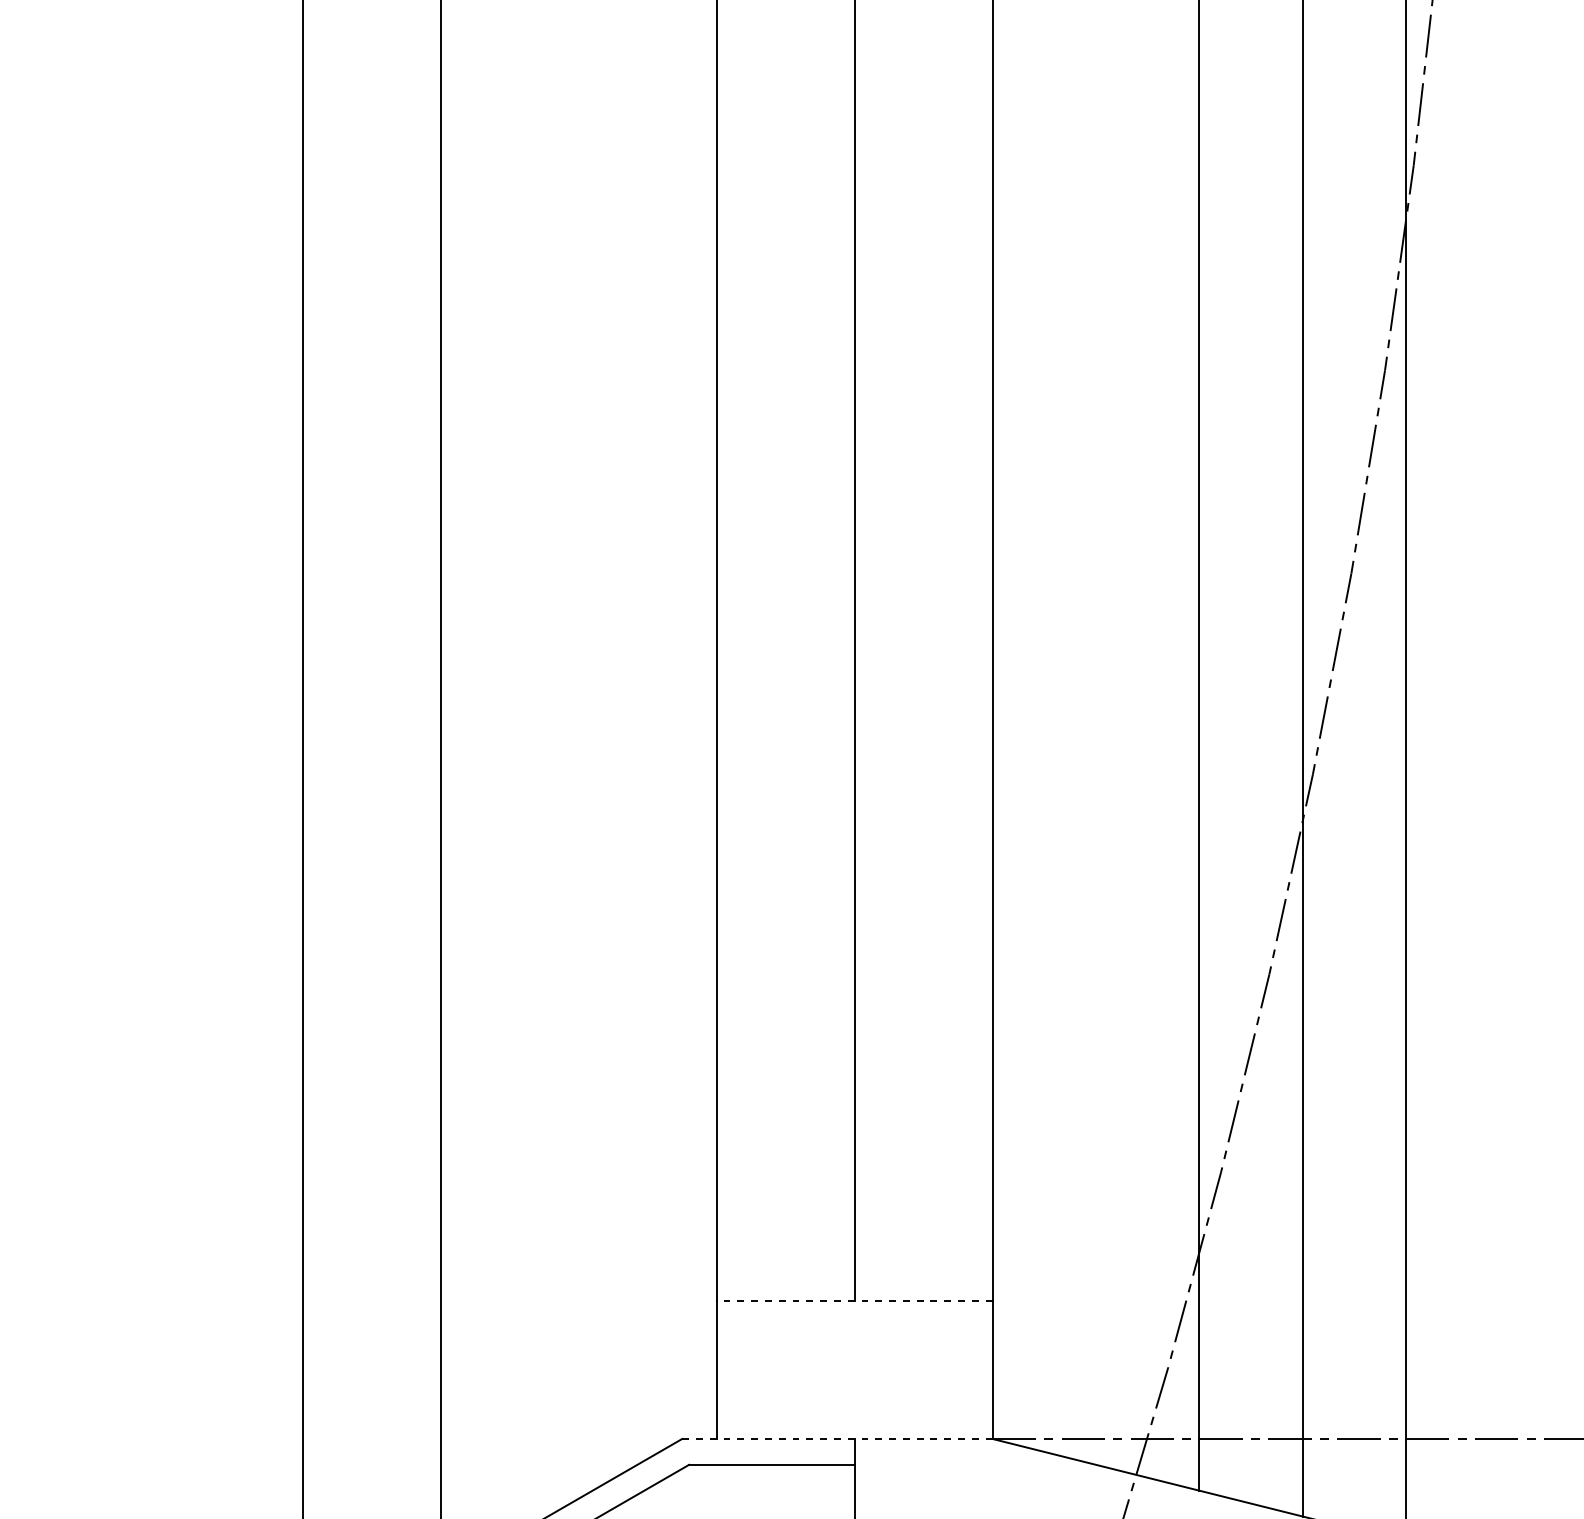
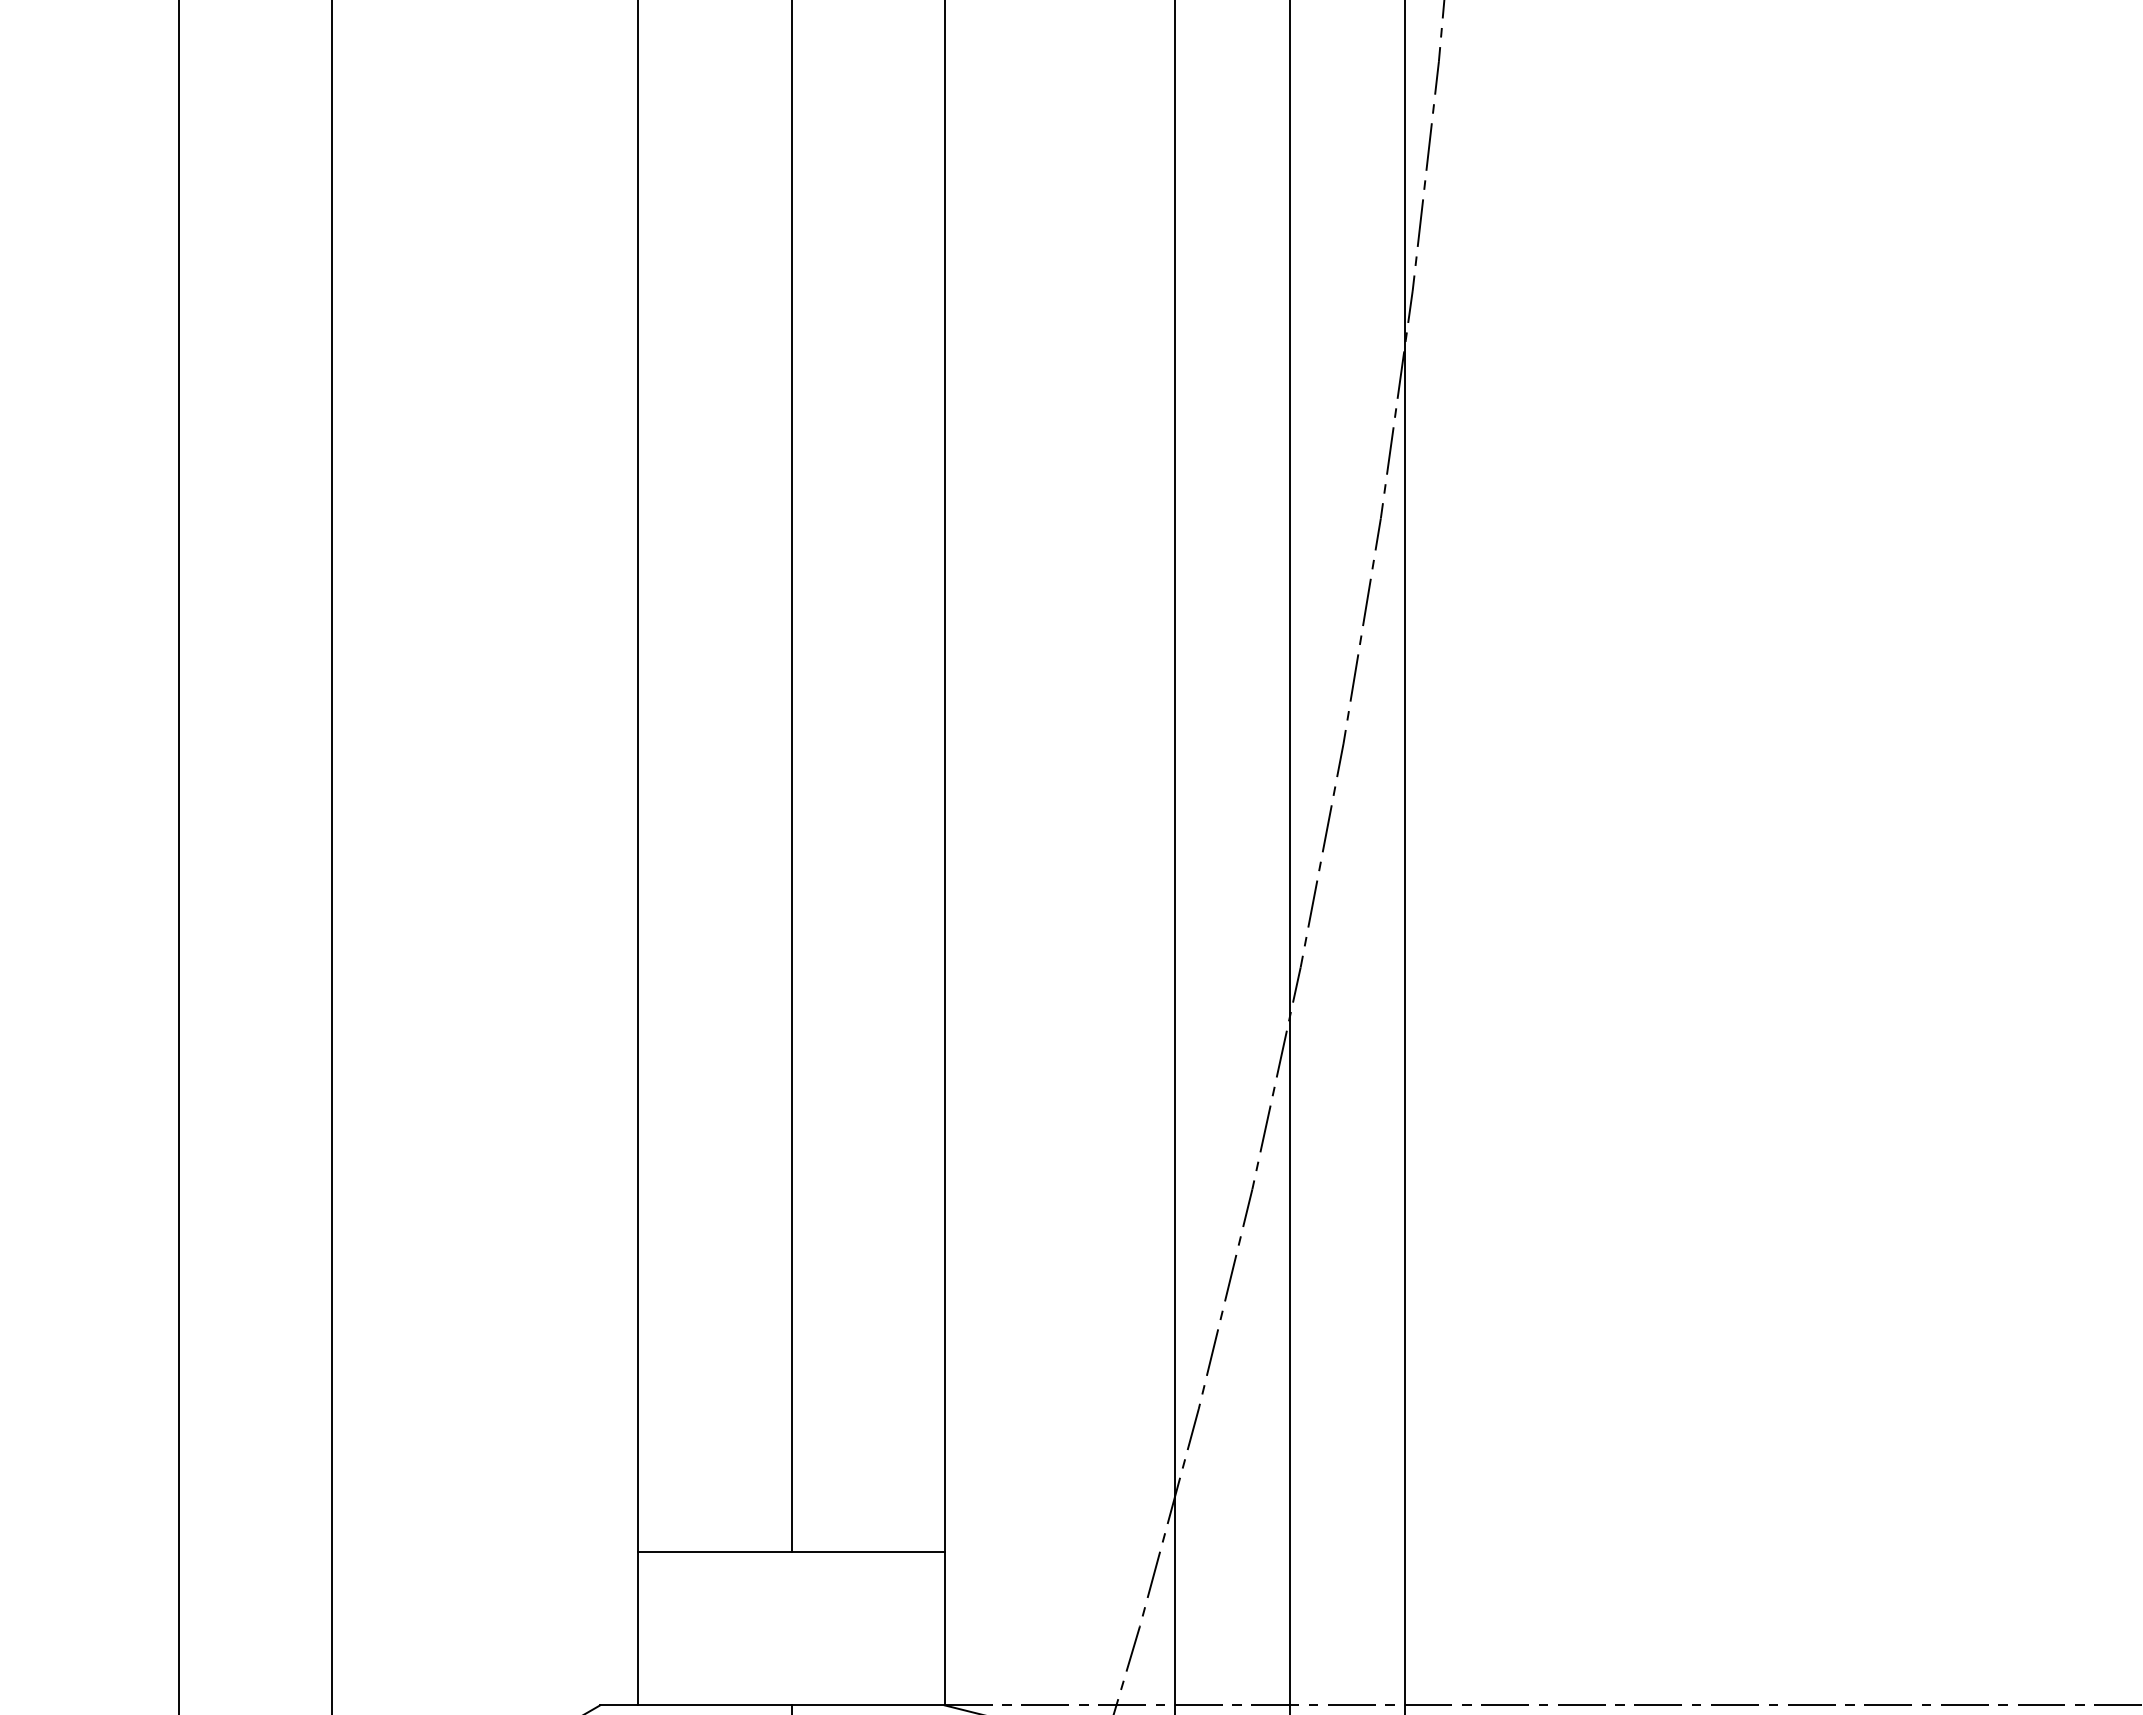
line: (854, 1301) -> (791, 1552), dashed -> solid
line: (836, 1439) -> (771, 1705), dashed -> solid

